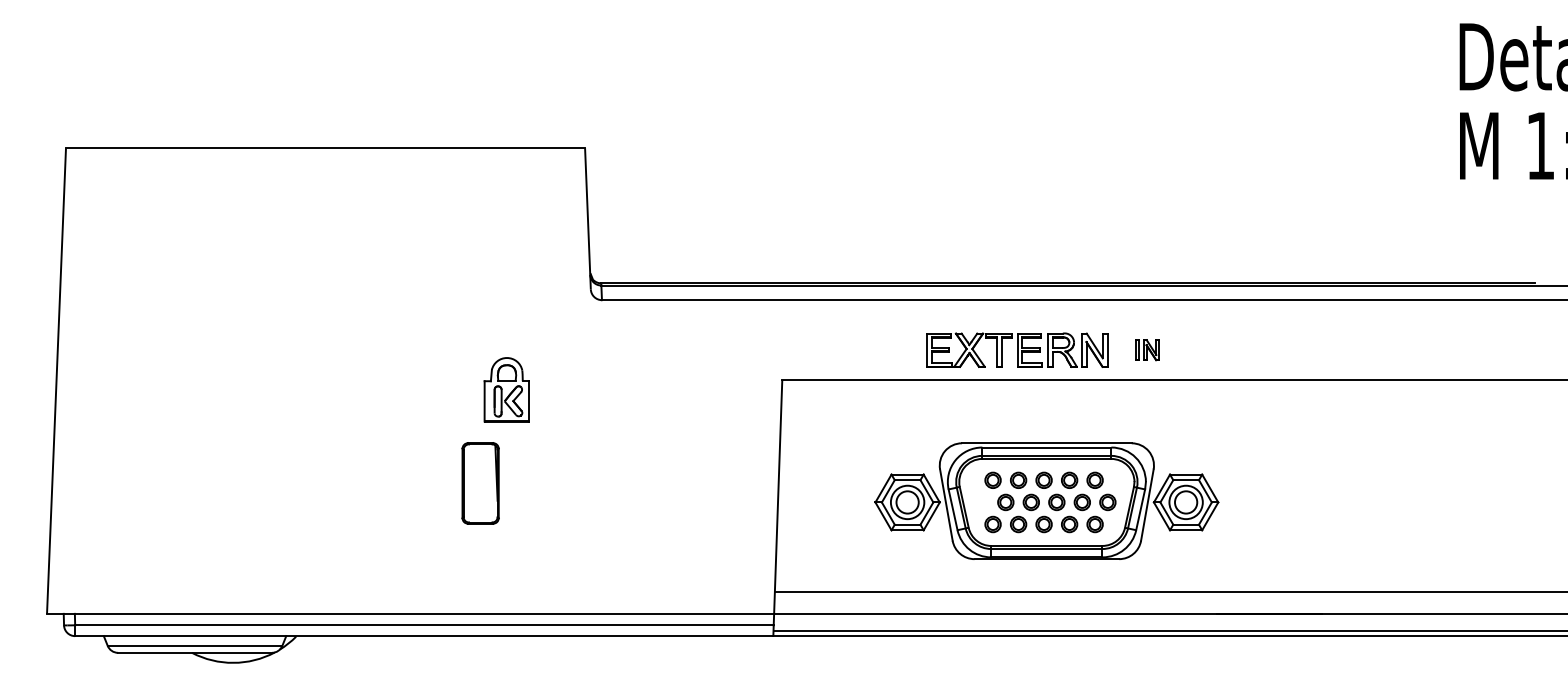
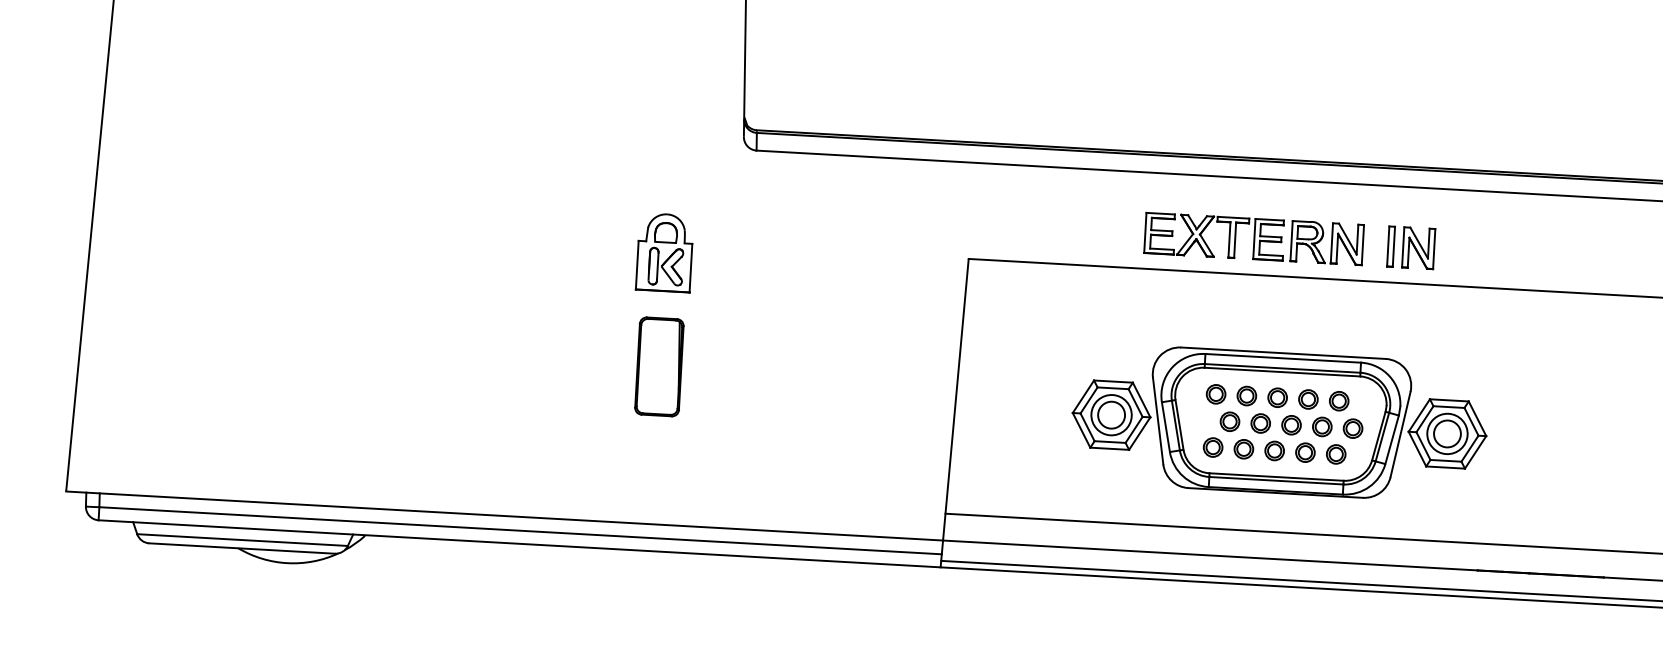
part: (1147, 349) -> (1411, 246), size x1.67
part: (506, 389) -> (664, 252), moved
part: (480, 483) -> (659, 366), moved

